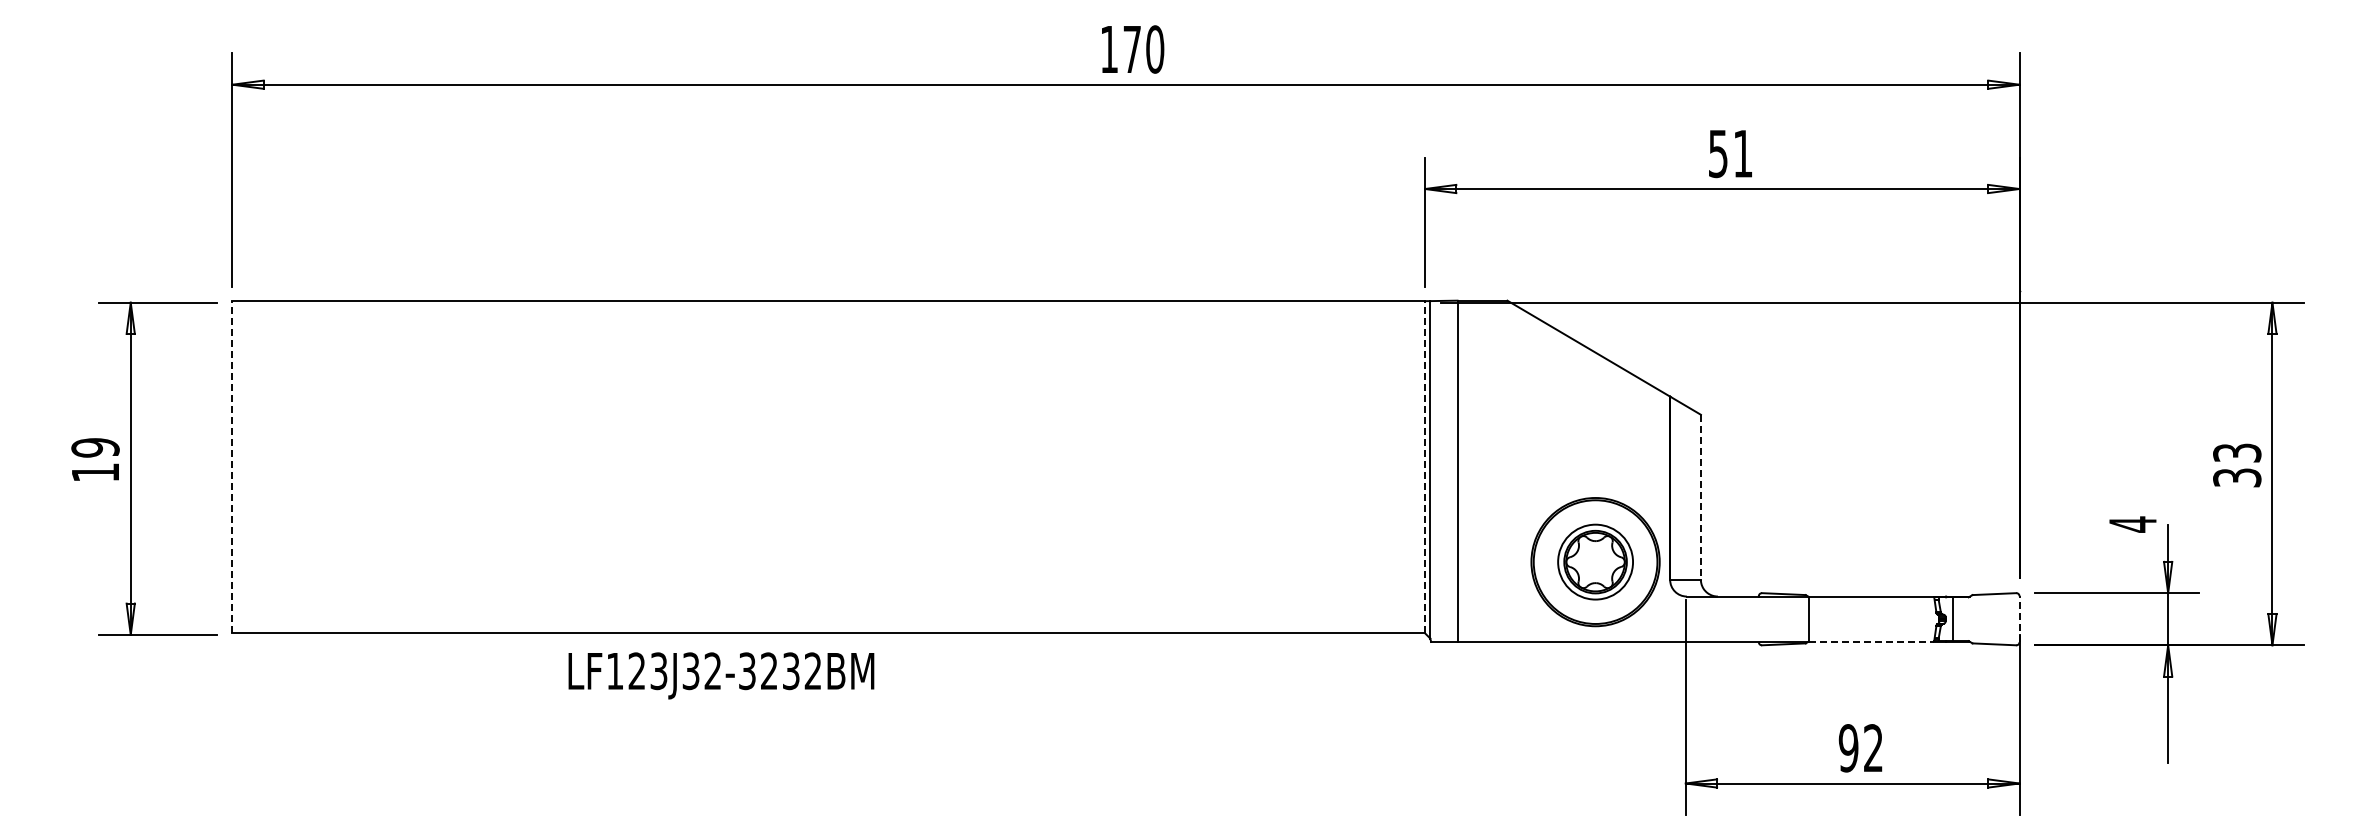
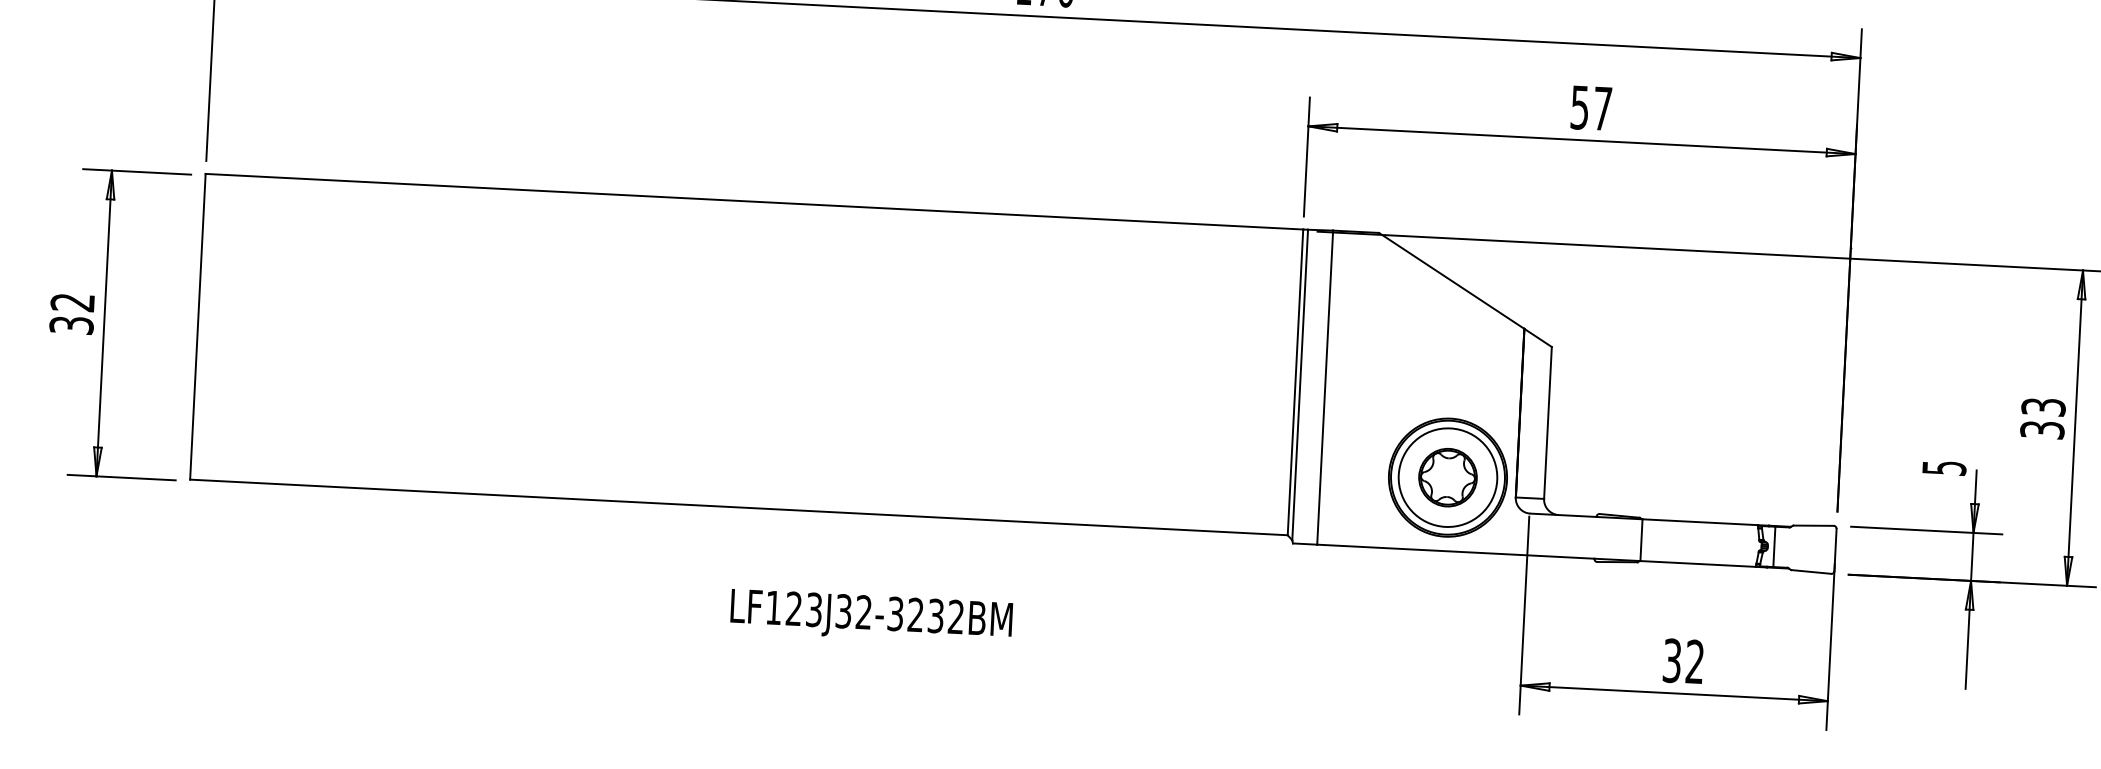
text: (1743, 153) -> (1603, 108), 51 -> 57
text: (95, 460) -> (72, 314), 19 -> 32
line: (232, 466) -> (197, 326), dashed -> solid
line: (1425, 466) -> (1295, 381), dashed -> solid
line: (1700, 497) -> (1547, 423), dashed -> solid
text: (2133, 524) -> (1944, 468), 4 -> 5
circle: (1595, 561) -> (1447, 477), size x1.43
line: (2019, 619) -> (1835, 550), dashed -> solid
line: (1871, 641) -> (1698, 563), dashed -> solid
text: (721, 675) -> (871, 616), moved
text: (1848, 748) -> (1672, 660), 92 -> 32

